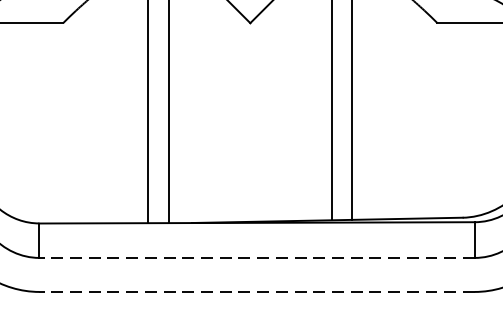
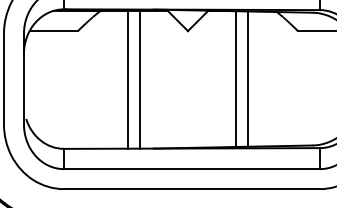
line: (256, 258) -> (191, 169), dashed -> solid
line: (256, 292) -> (191, 189), dashed -> solid

